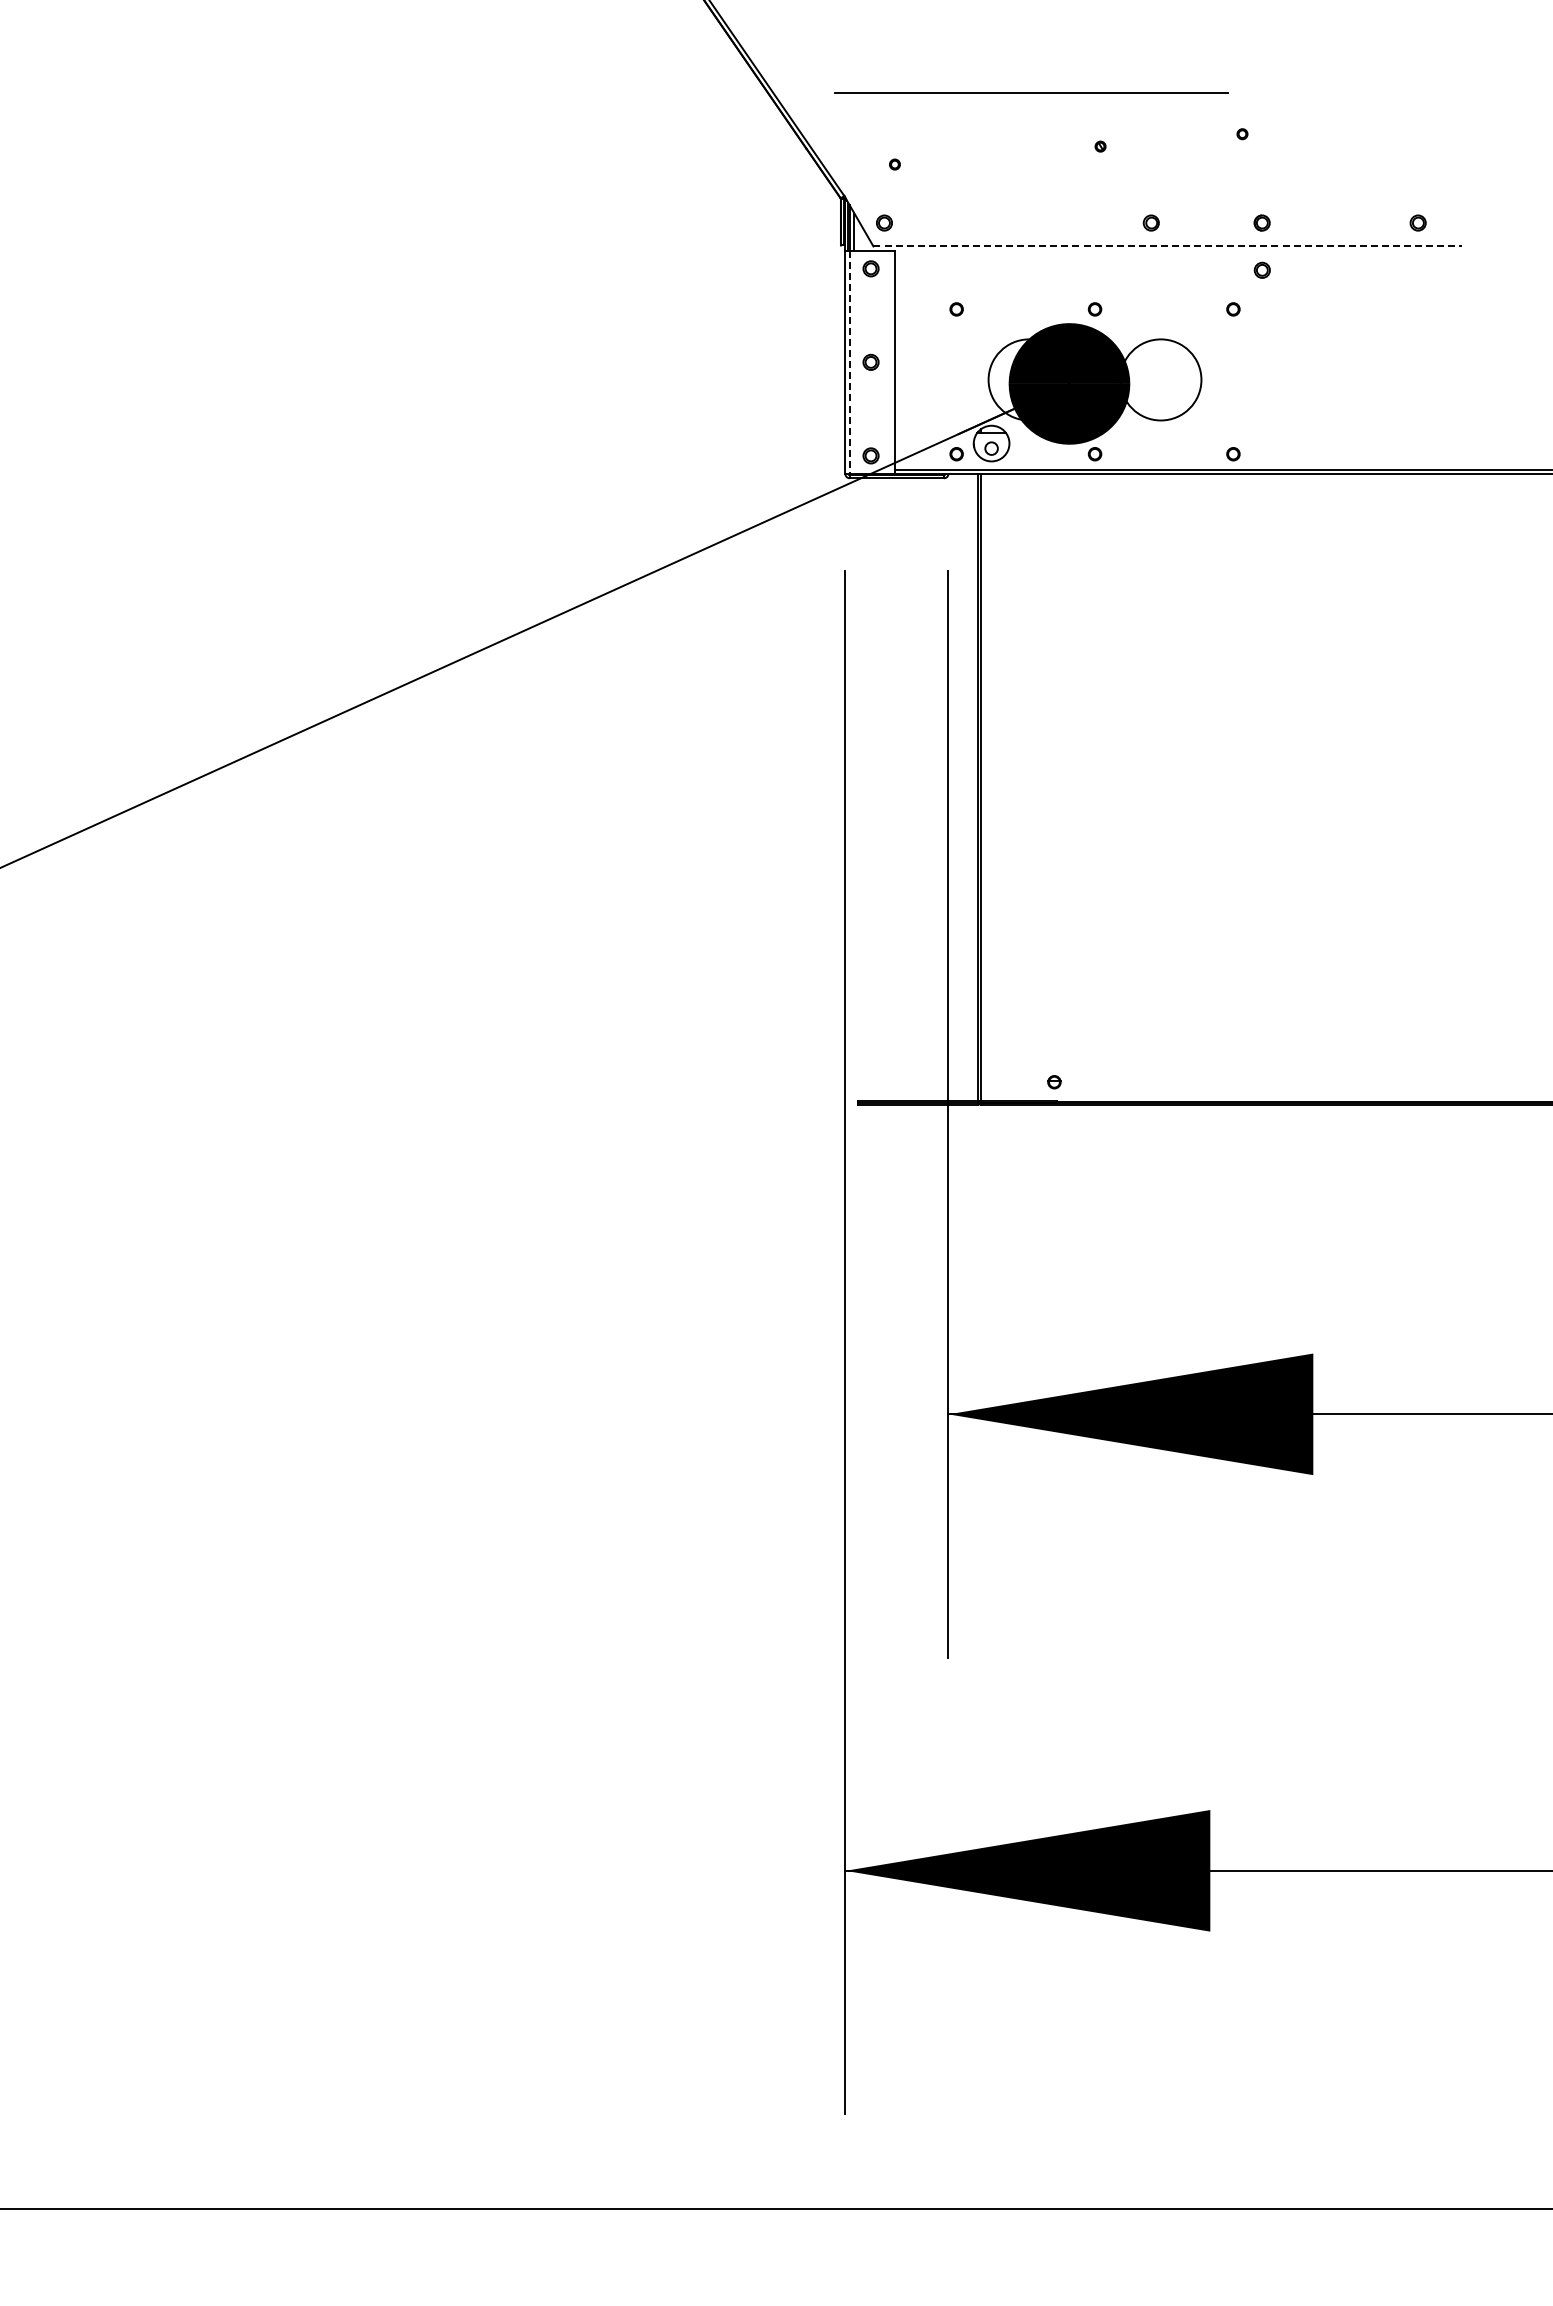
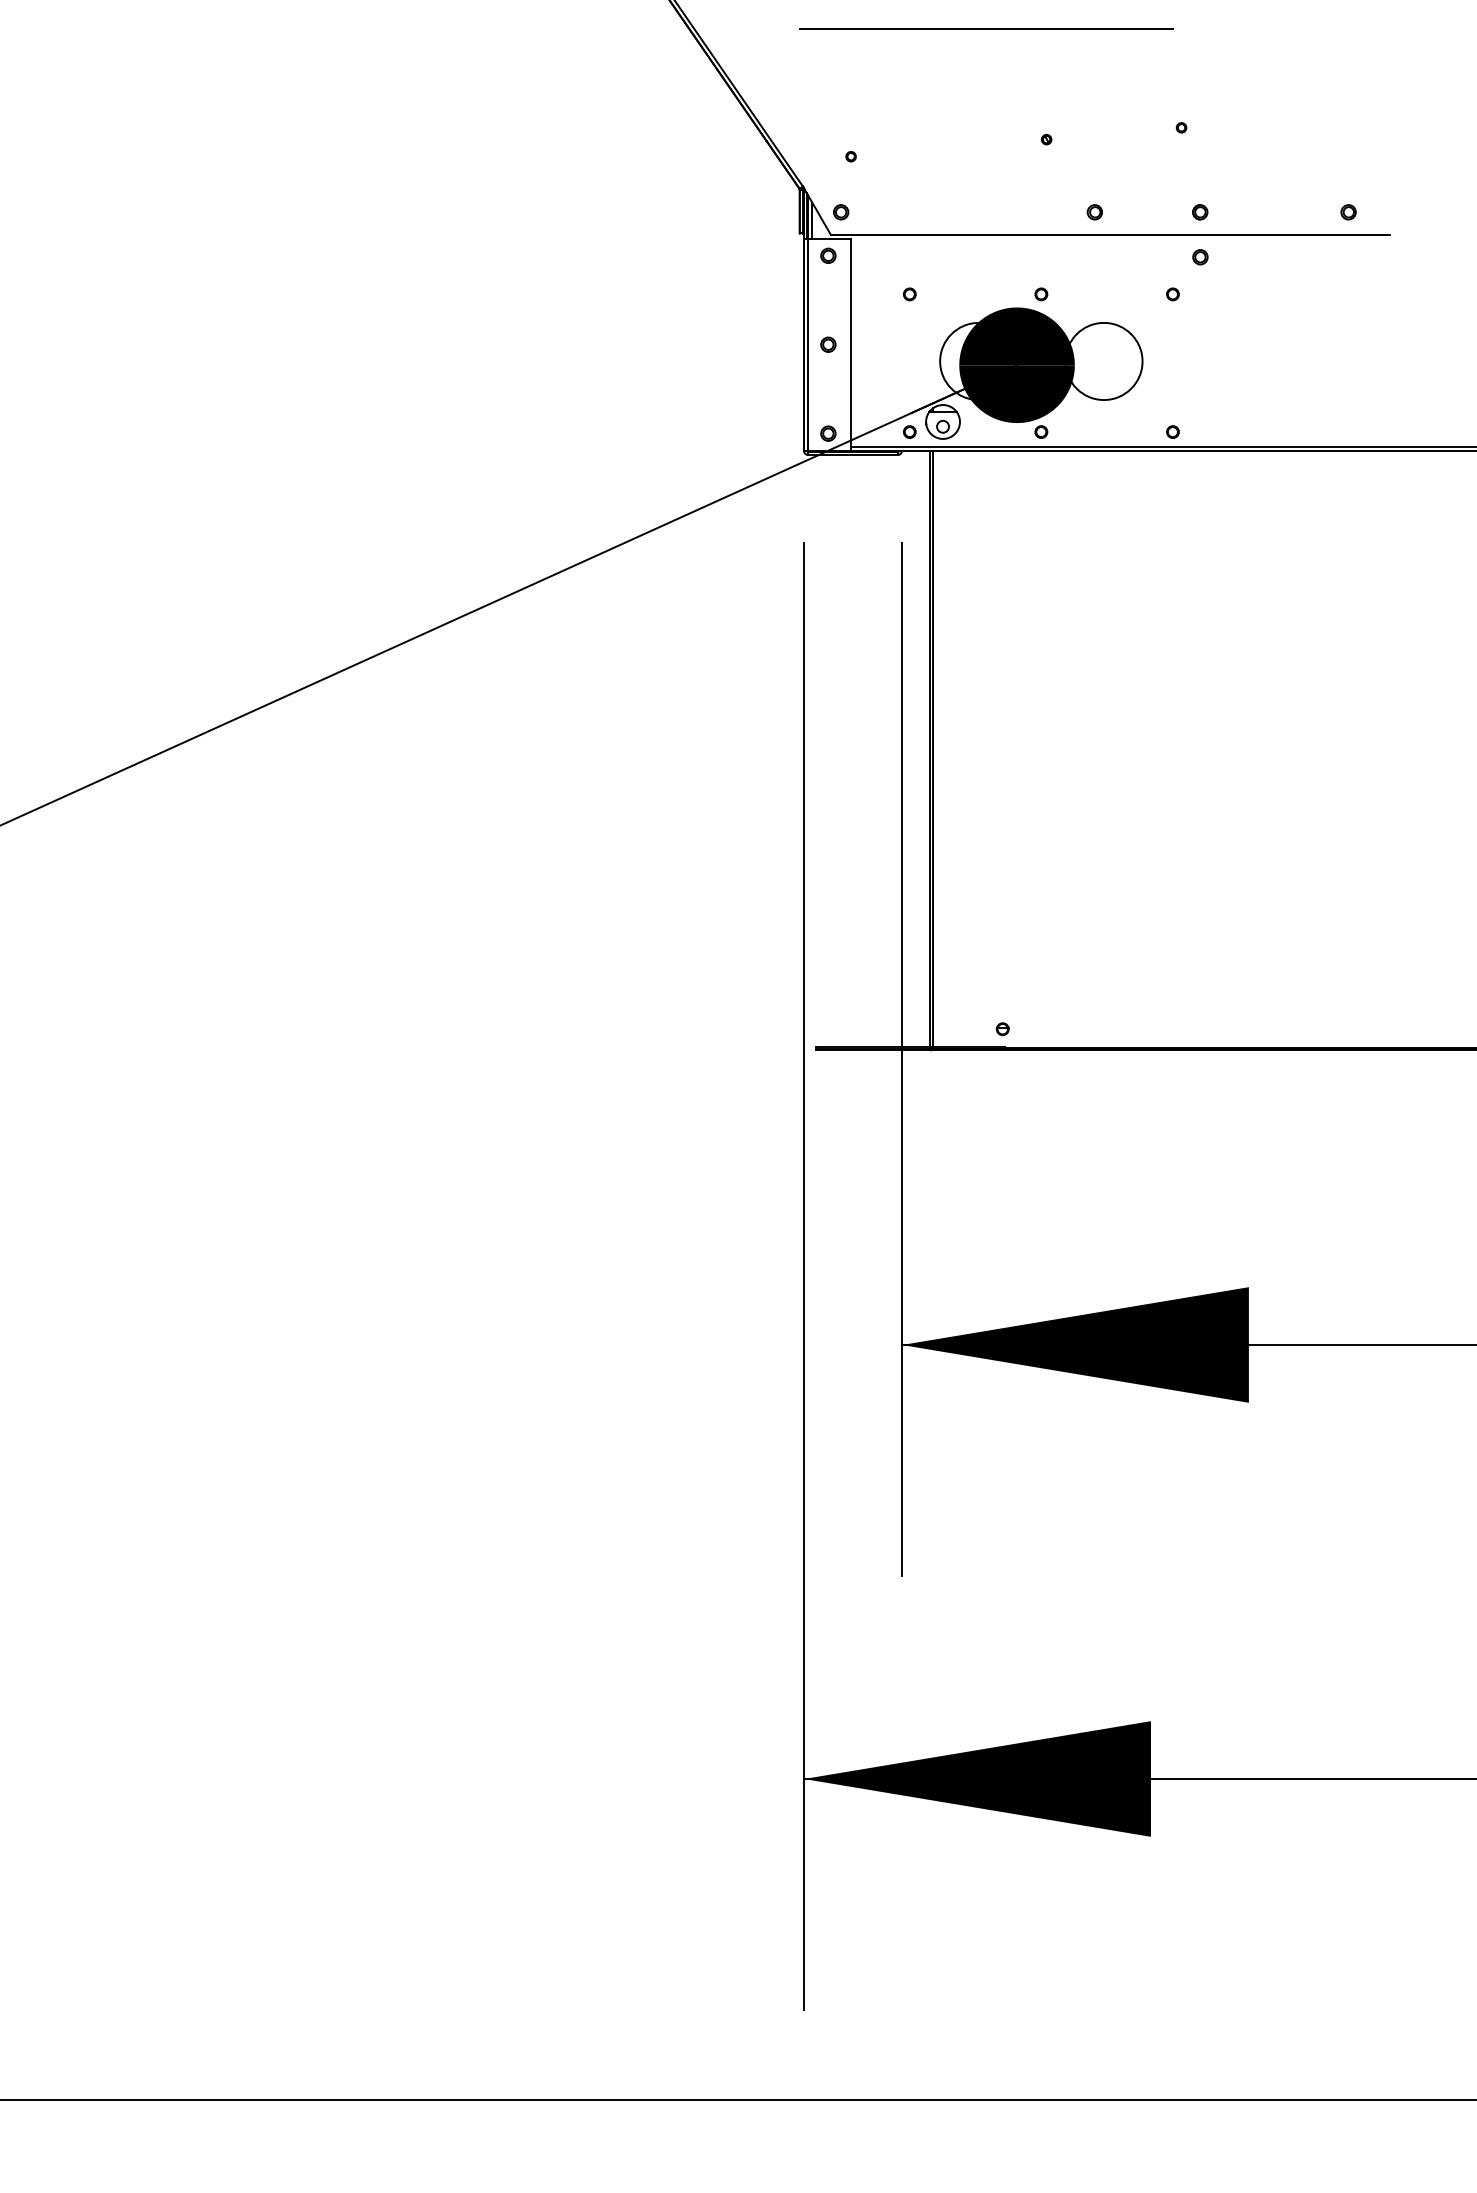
line: (1031, 92) -> (986, 29), moved
line: (1168, 246) -> (1111, 234), dashed -> solid
line: (849, 362) -> (807, 344), dashed -> solid

